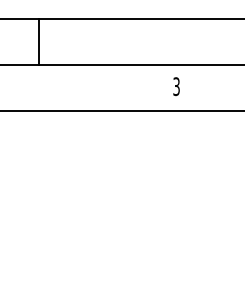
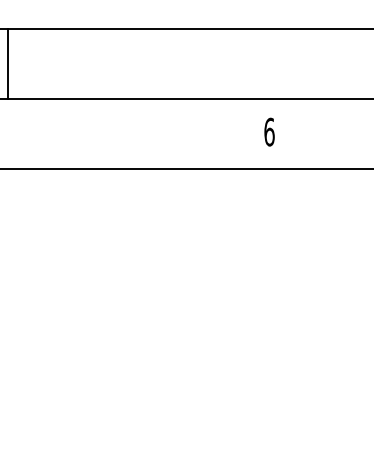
line: (39, 42) -> (8, 64), moved
text: (176, 86) -> (269, 131), 3 -> 6

